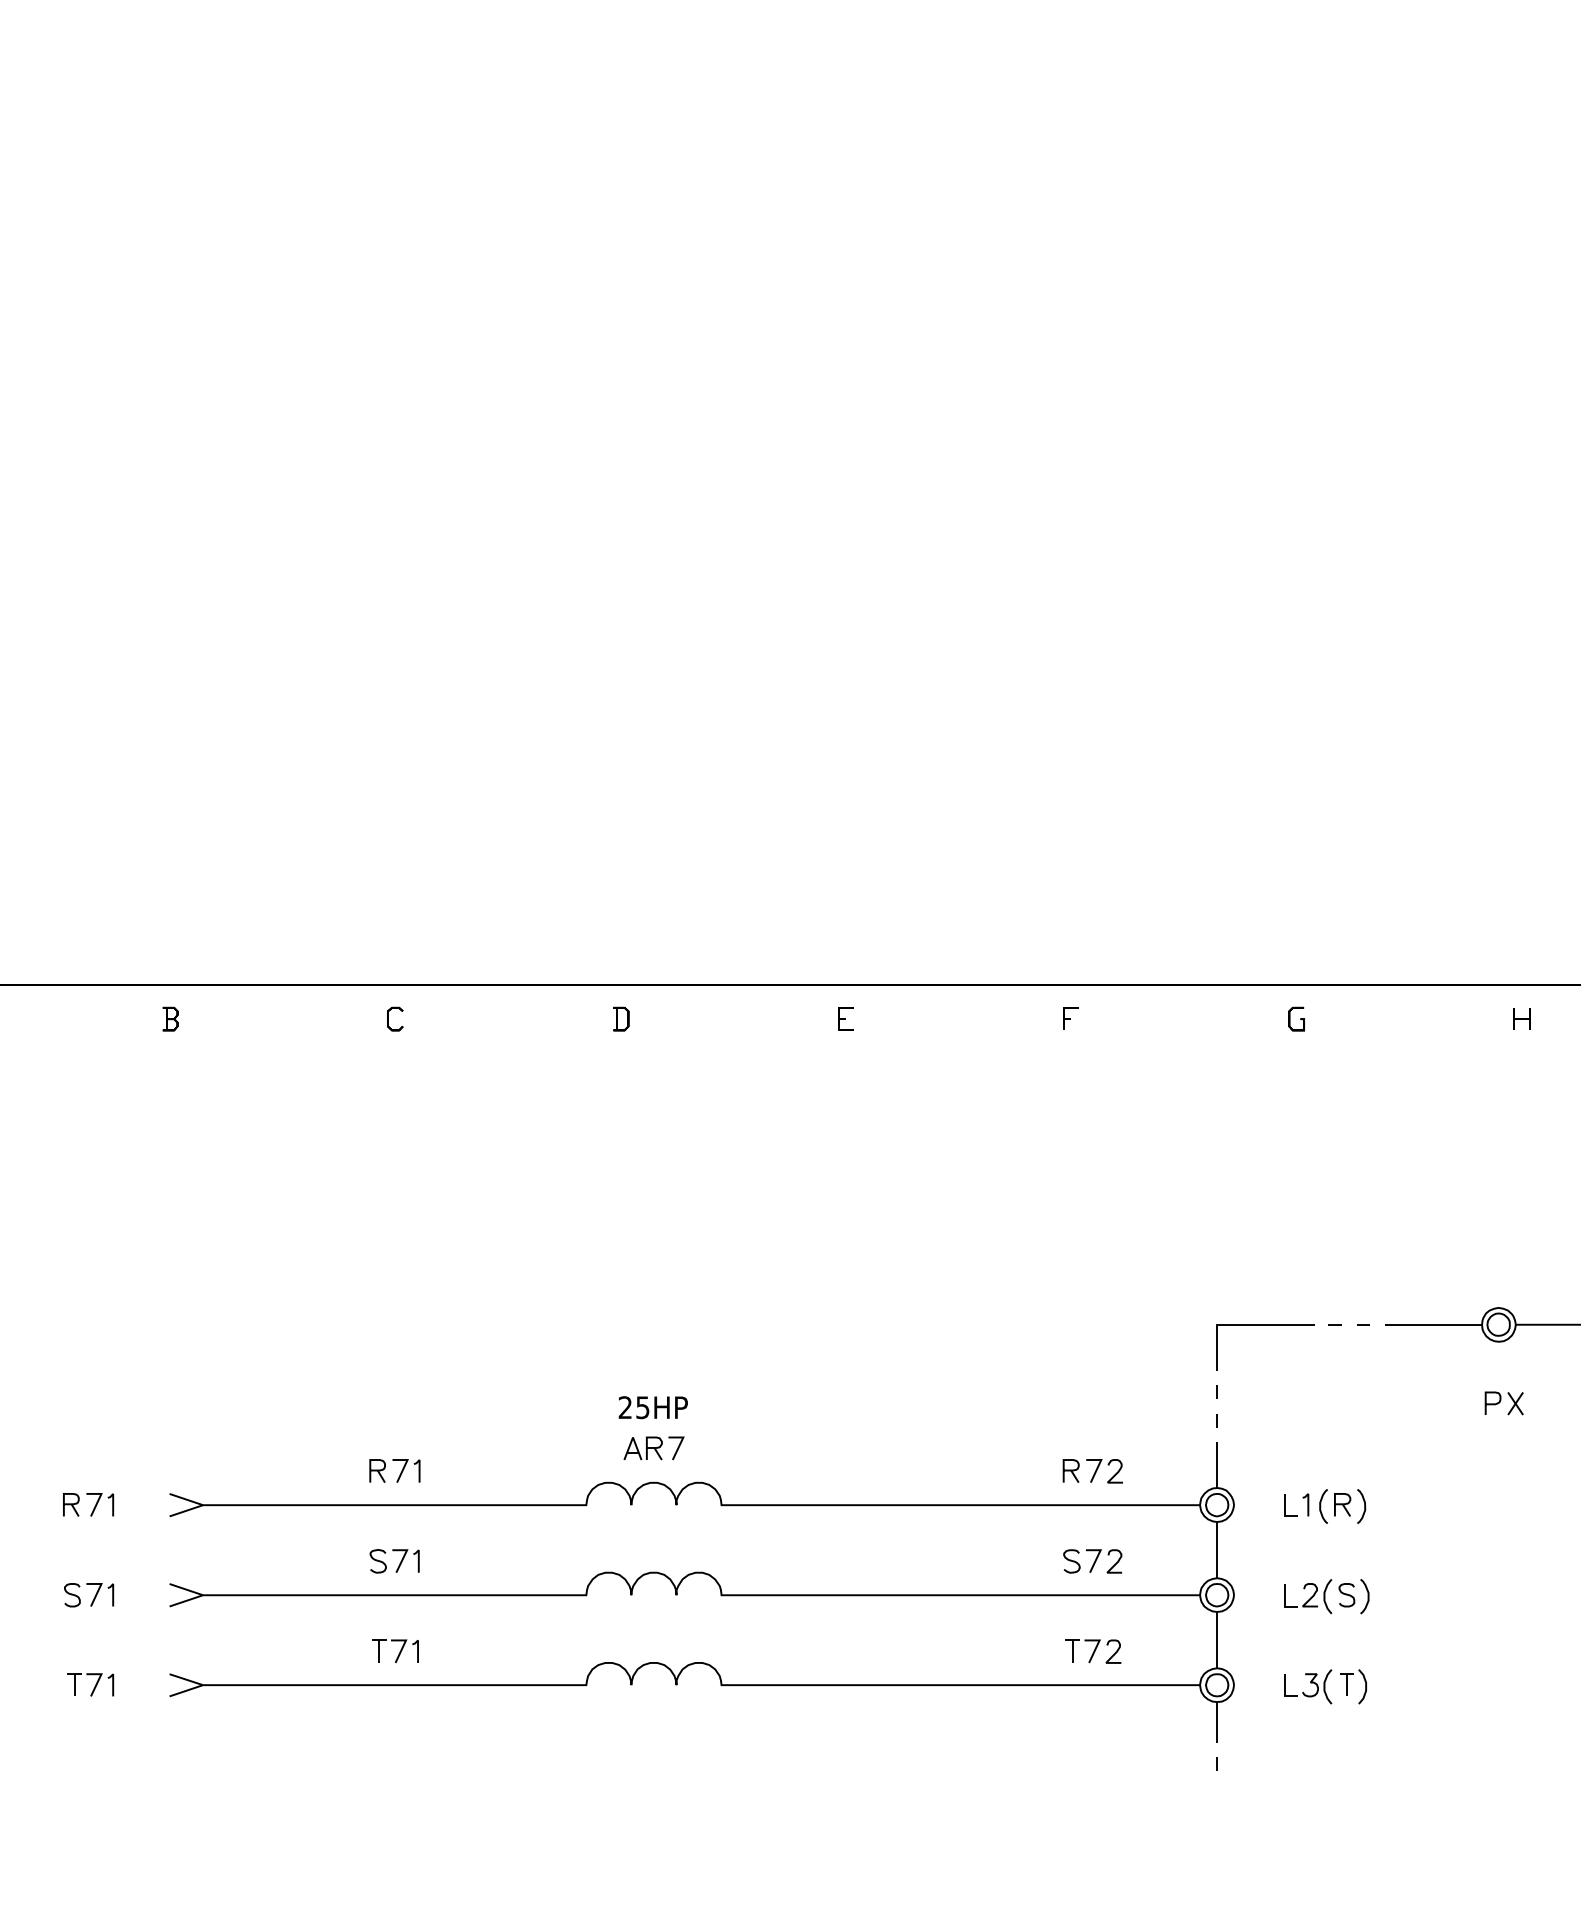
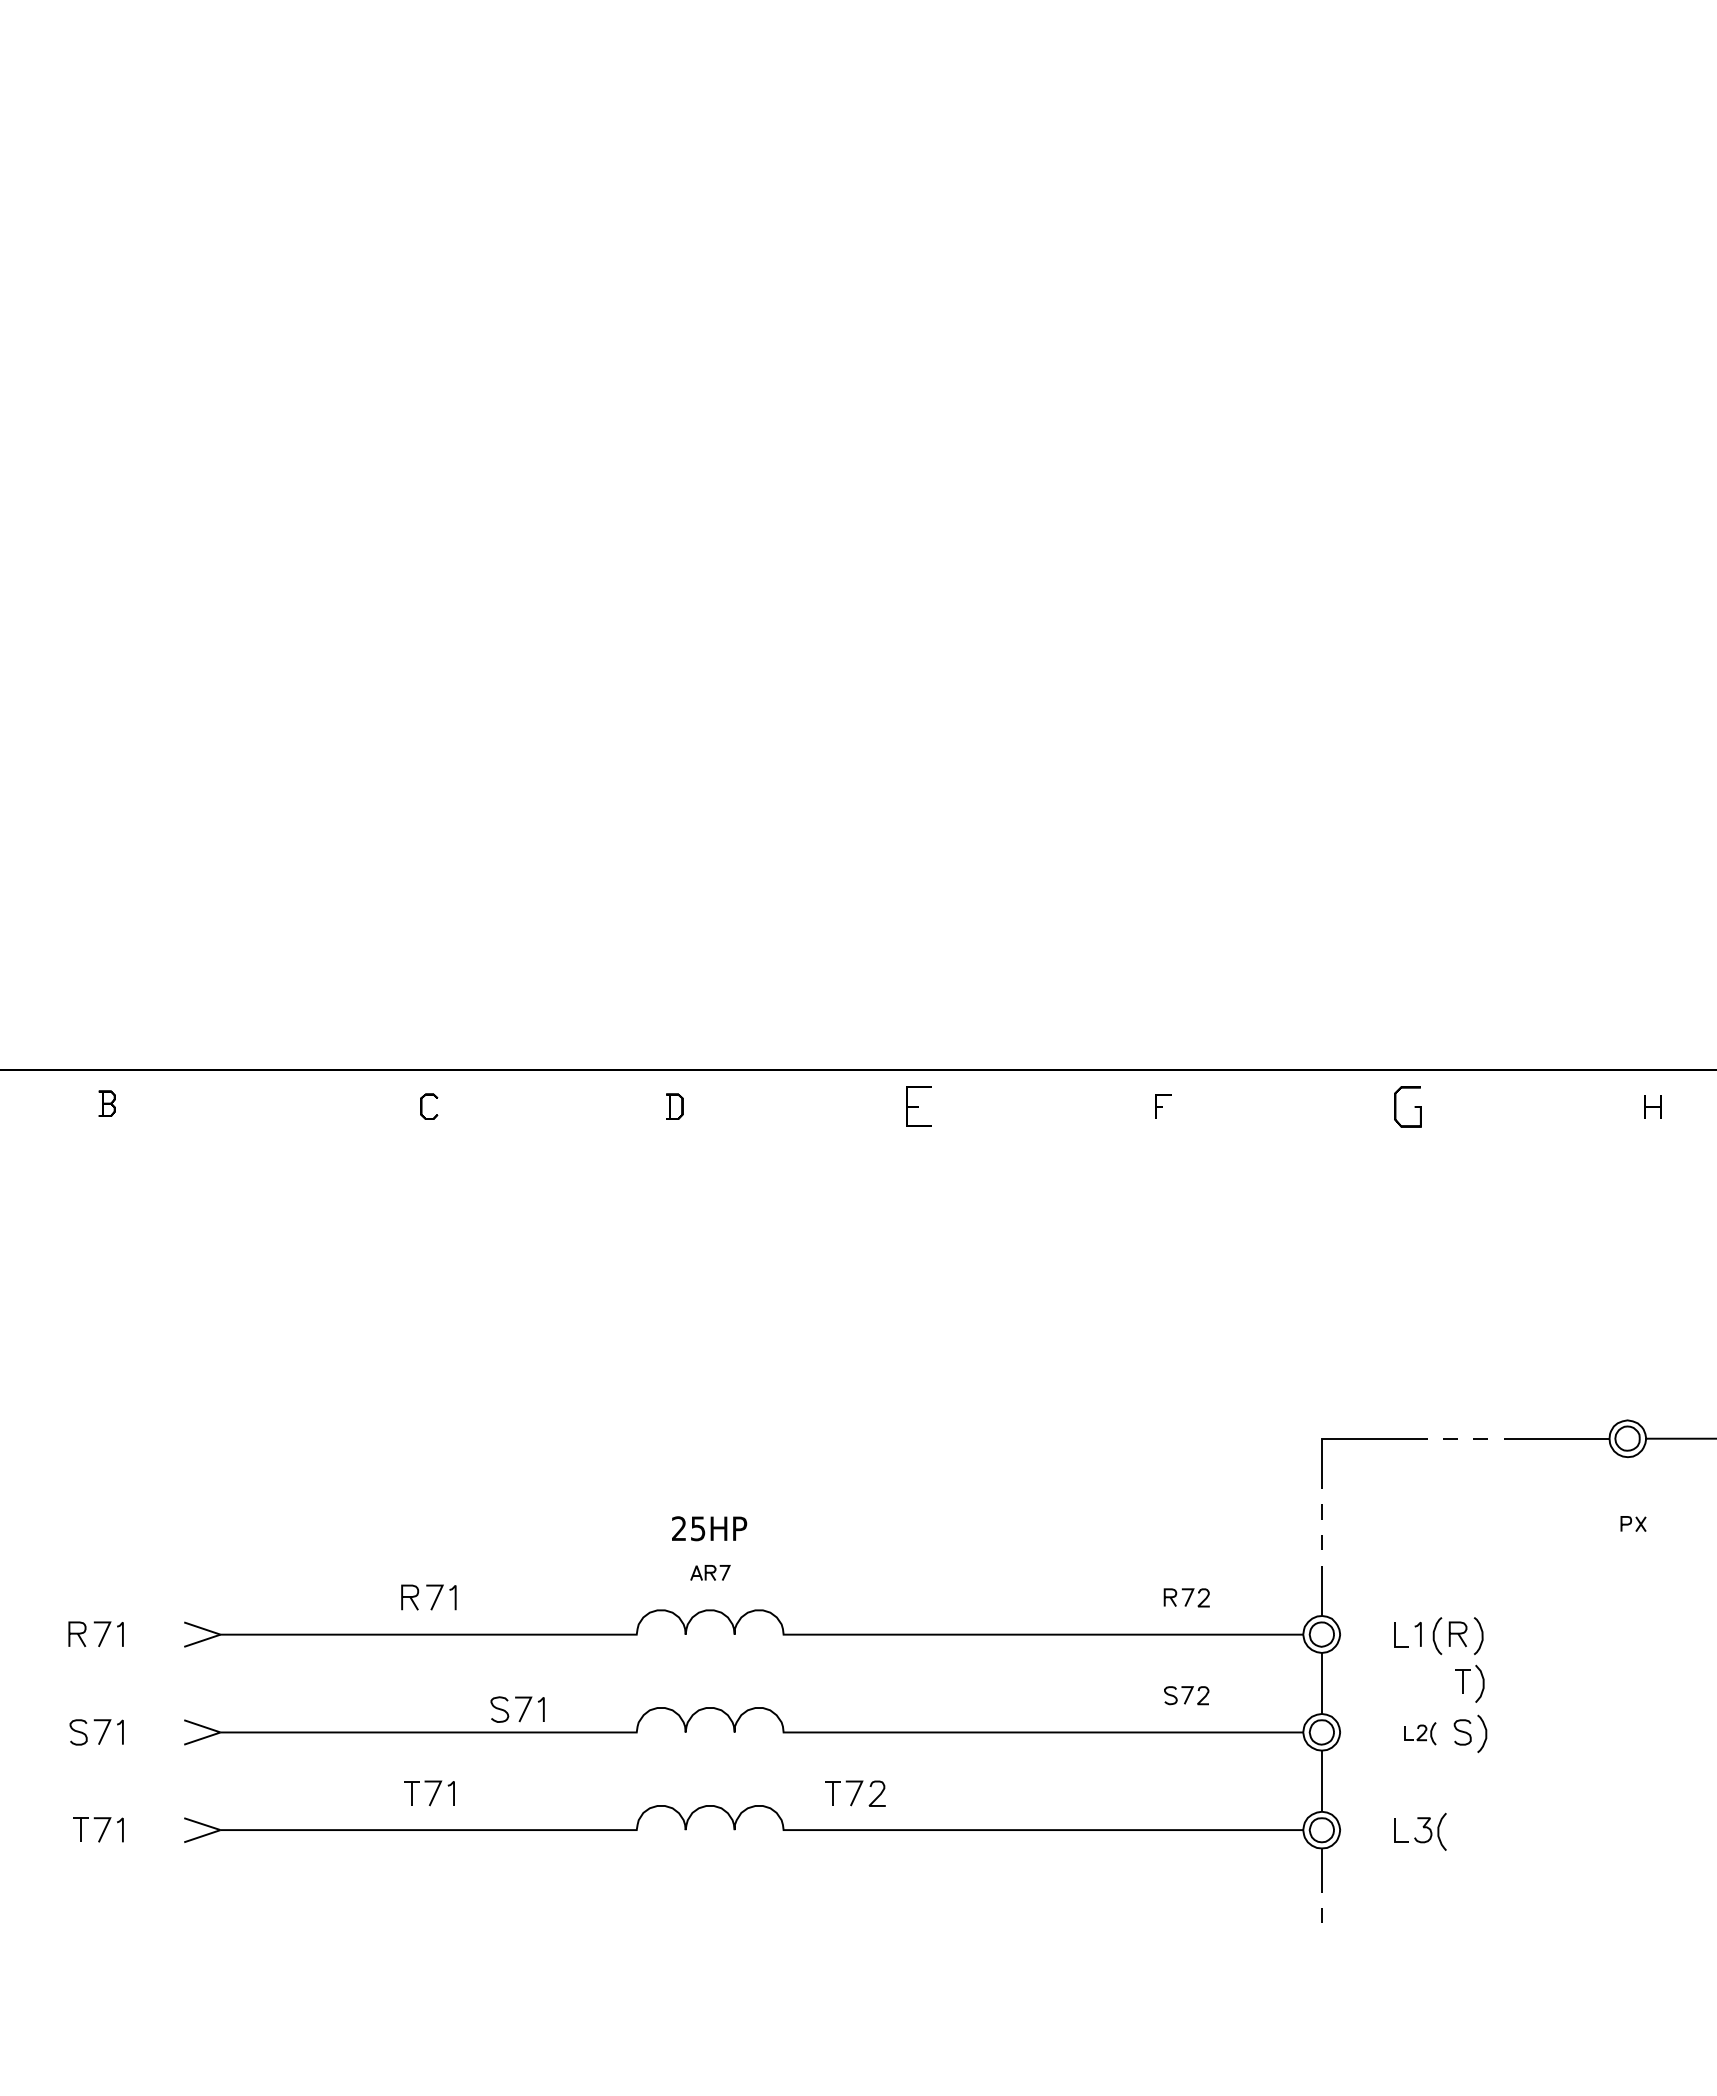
part: (169, 1018) -> (106, 1103), moved
part: (845, 1018) -> (918, 1106), size x1.6
part: (1296, 1018) -> (1408, 1106), size x1.6
part: (1504, 1402) -> (1633, 1523), size x0.6
part: (654, 1447) -> (710, 1572), size x0.6
part: (1092, 1470) -> (1186, 1597), size x0.7
part: (394, 1561) -> (517, 1709), moved
part: (1092, 1561) -> (1186, 1695), size x0.7
part: (1307, 1596) -> (1420, 1733), size x0.6
part: (1093, 1651) -> (855, 1793), moved
part: (1353, 1686) -> (1469, 1683), moved

